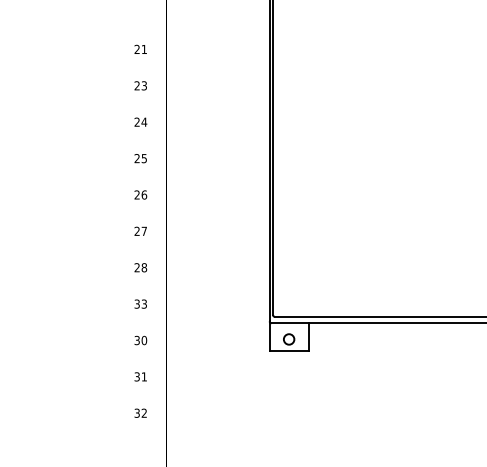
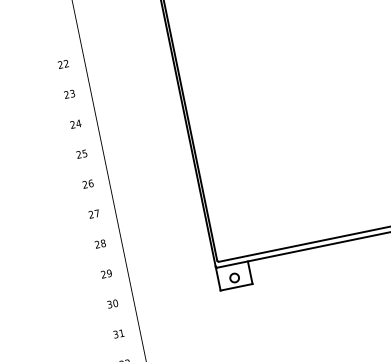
text: (143, 48) -> (65, 63), 21 -> 22
text: (140, 303) -> (106, 273), 33 -> 29

